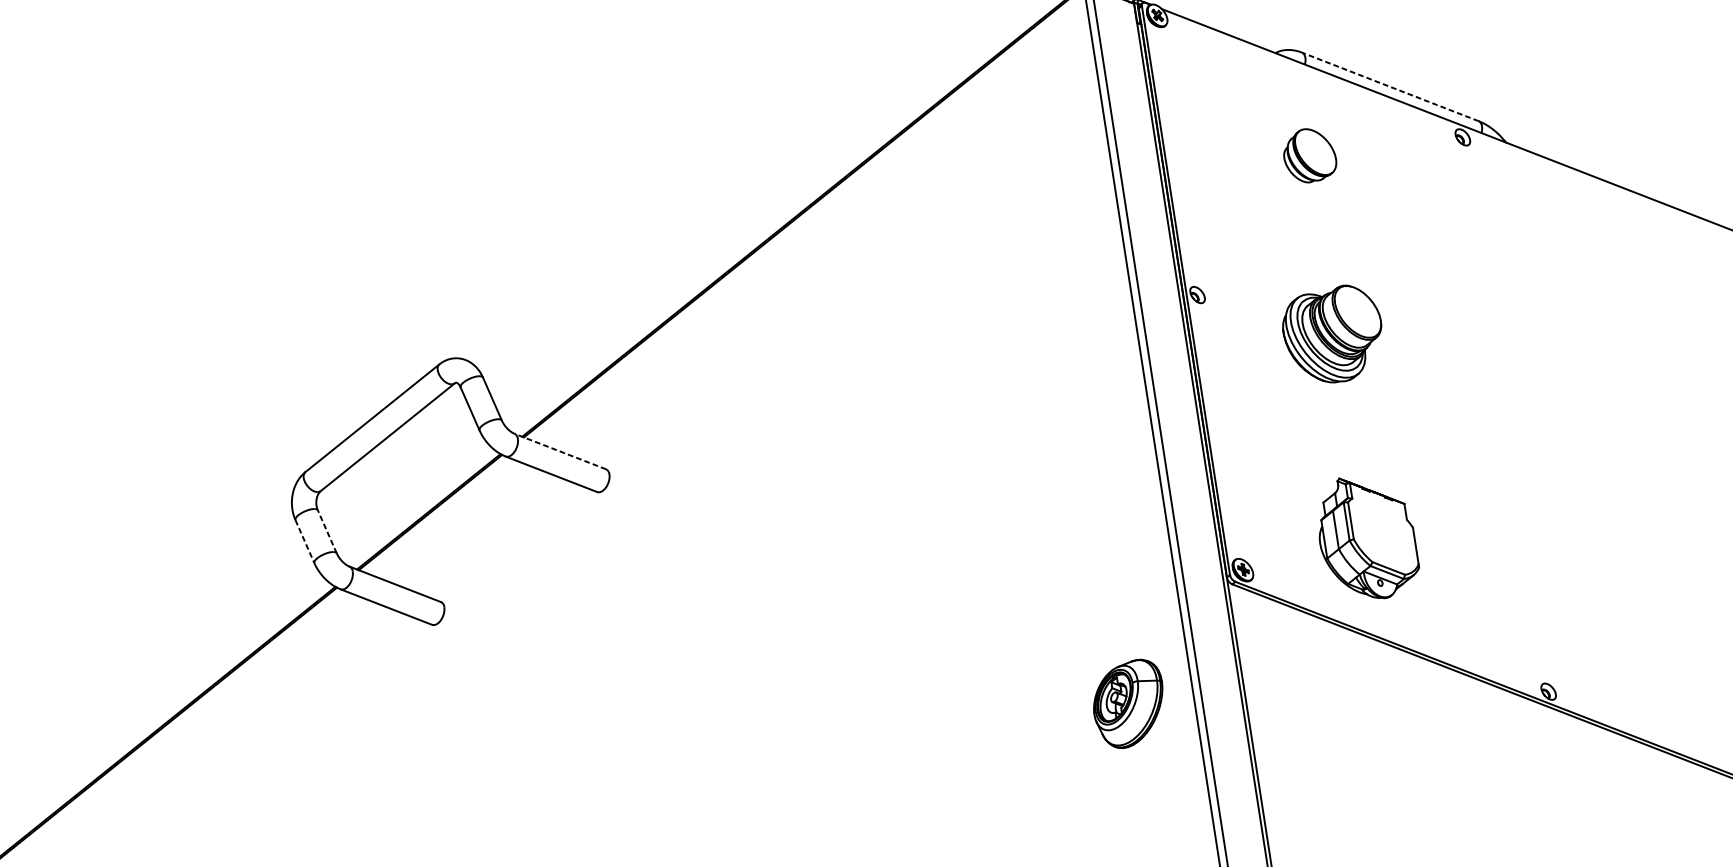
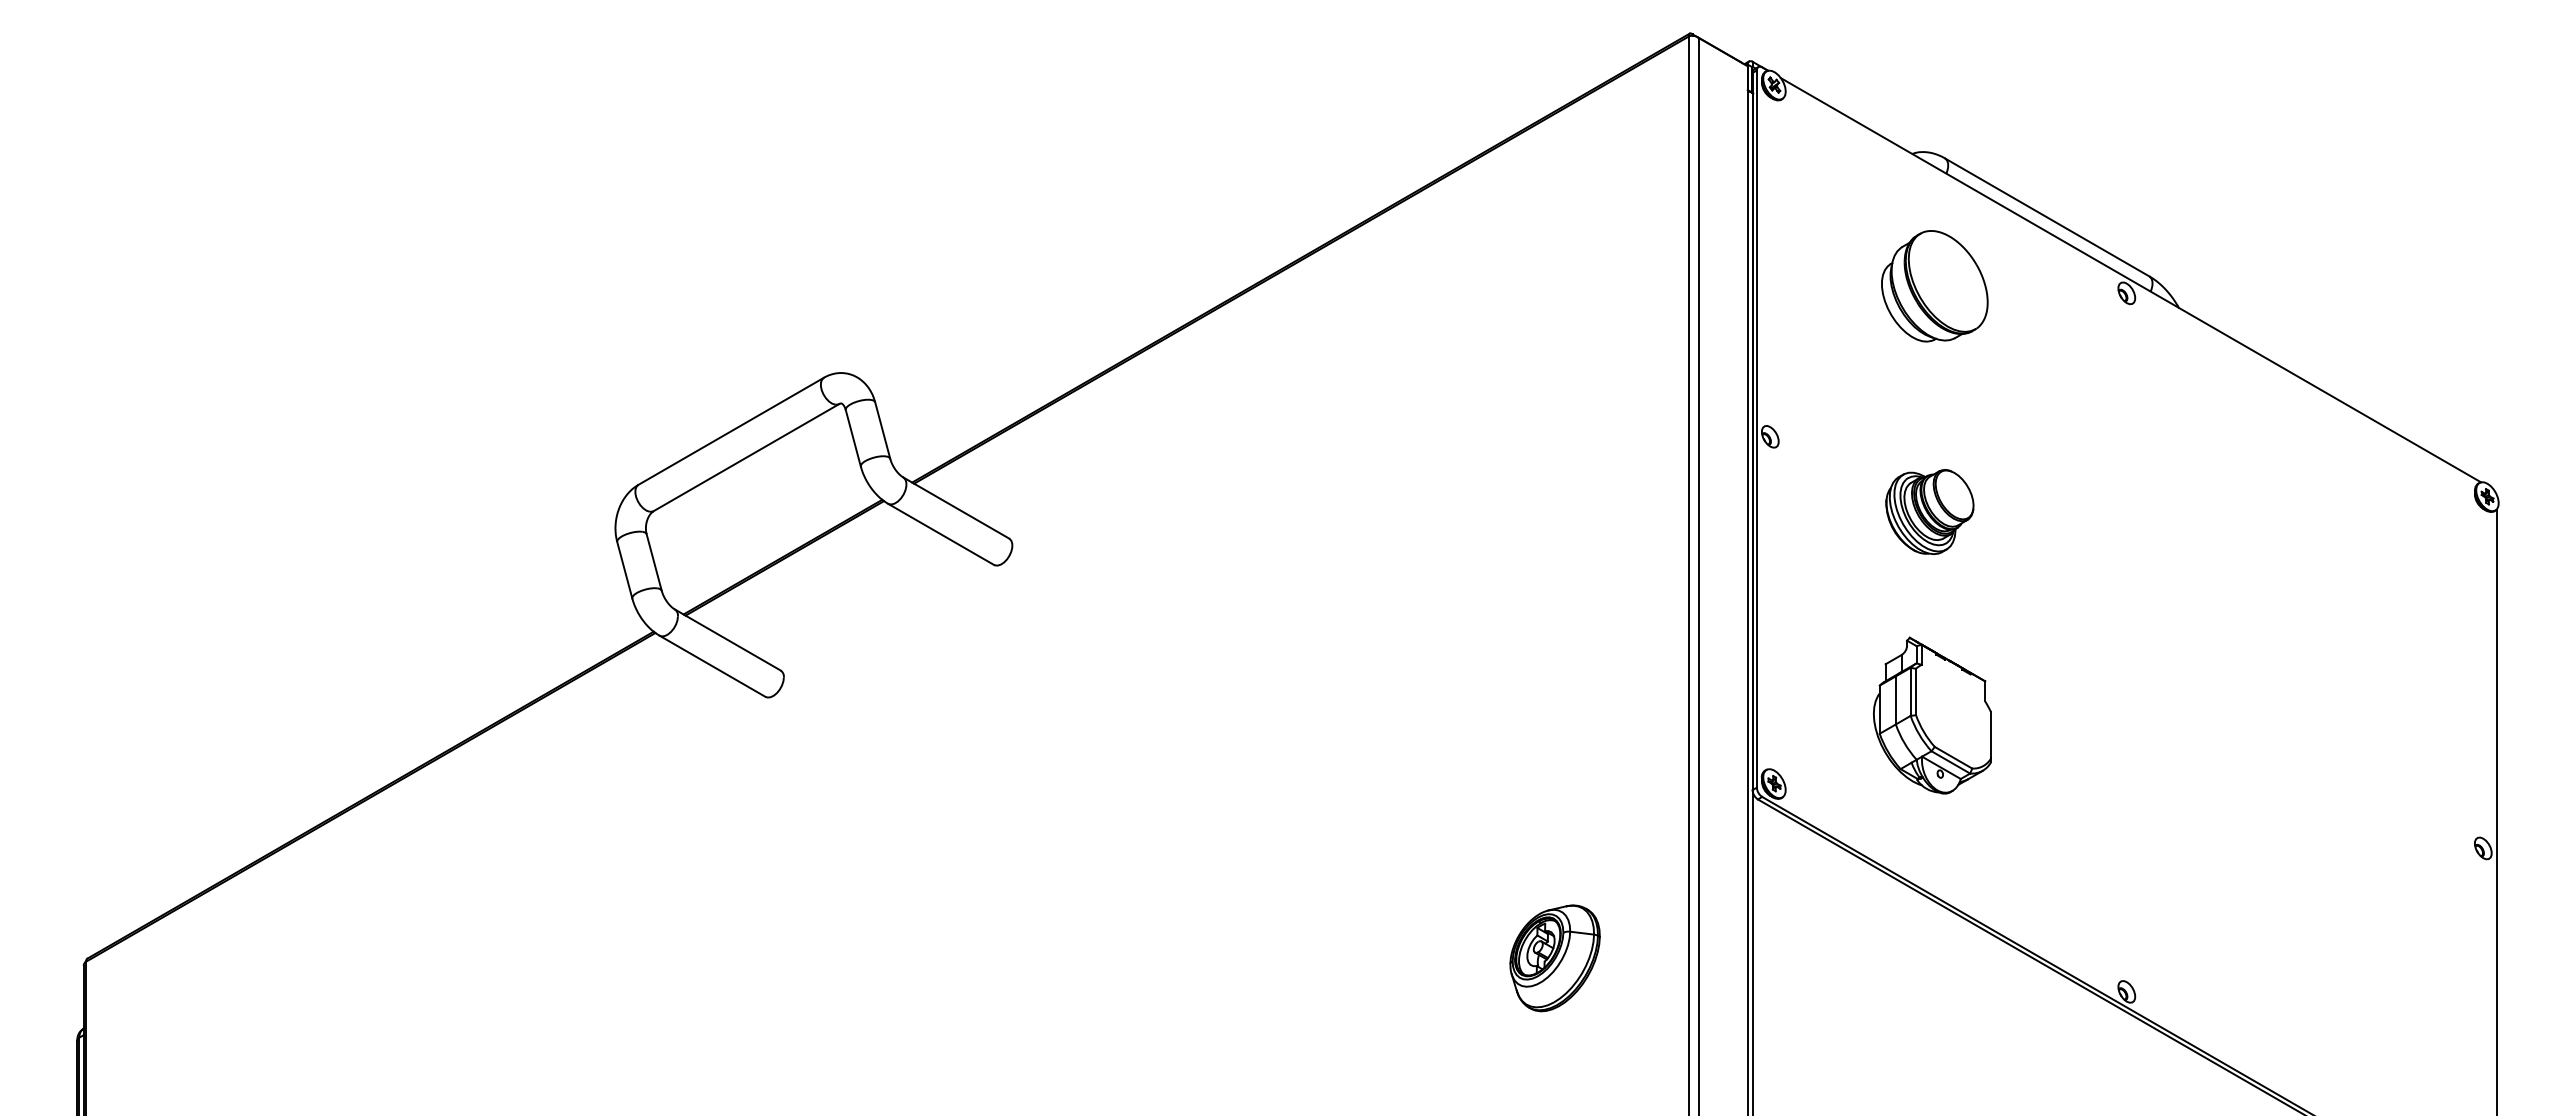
line: (1390, 86) -> (2047, 217), dashed -> solid
part: (1309, 155) -> (1934, 286), size x1.67
part: (1333, 334) -> (1929, 511), size x0.71
line: (559, 451) -> (955, 507), dashed -> solid
line: (327, 531) -> (654, 561), dashed -> solid
part: (1366, 537) -> (1932, 715), moved
line: (304, 541) -> (624, 570), dashed -> solid
part: (1128, 704) -> (1554, 958), moved

